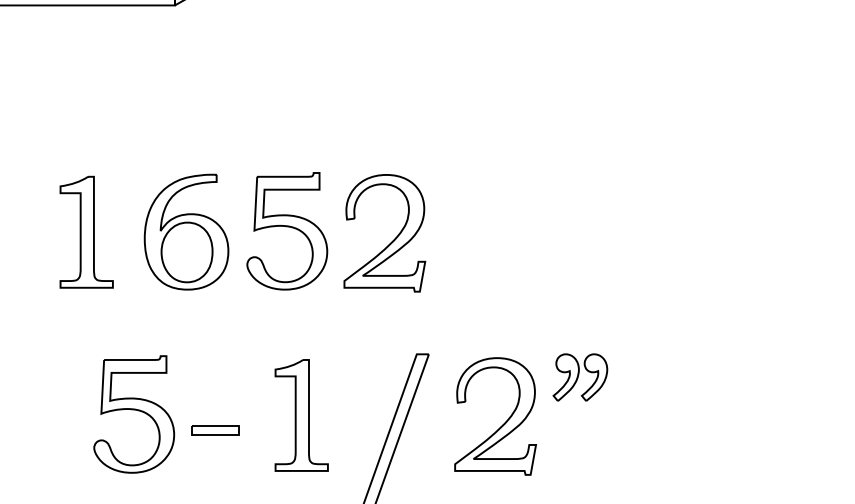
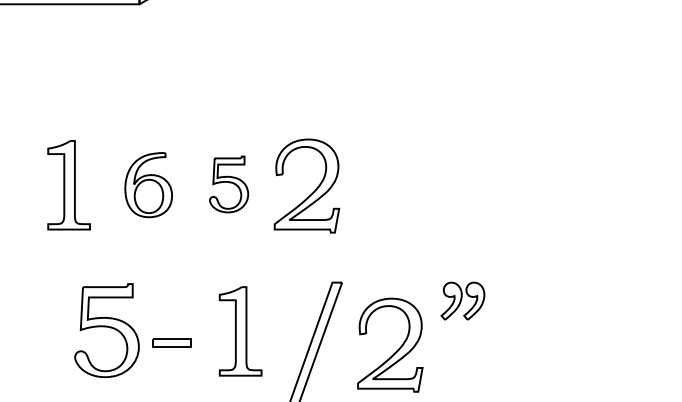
part: (186, 231) -> (148, 184), size x0.7
part: (286, 231) -> (228, 184), size x0.6
part: (503, 423) -> (396, 350), moved

